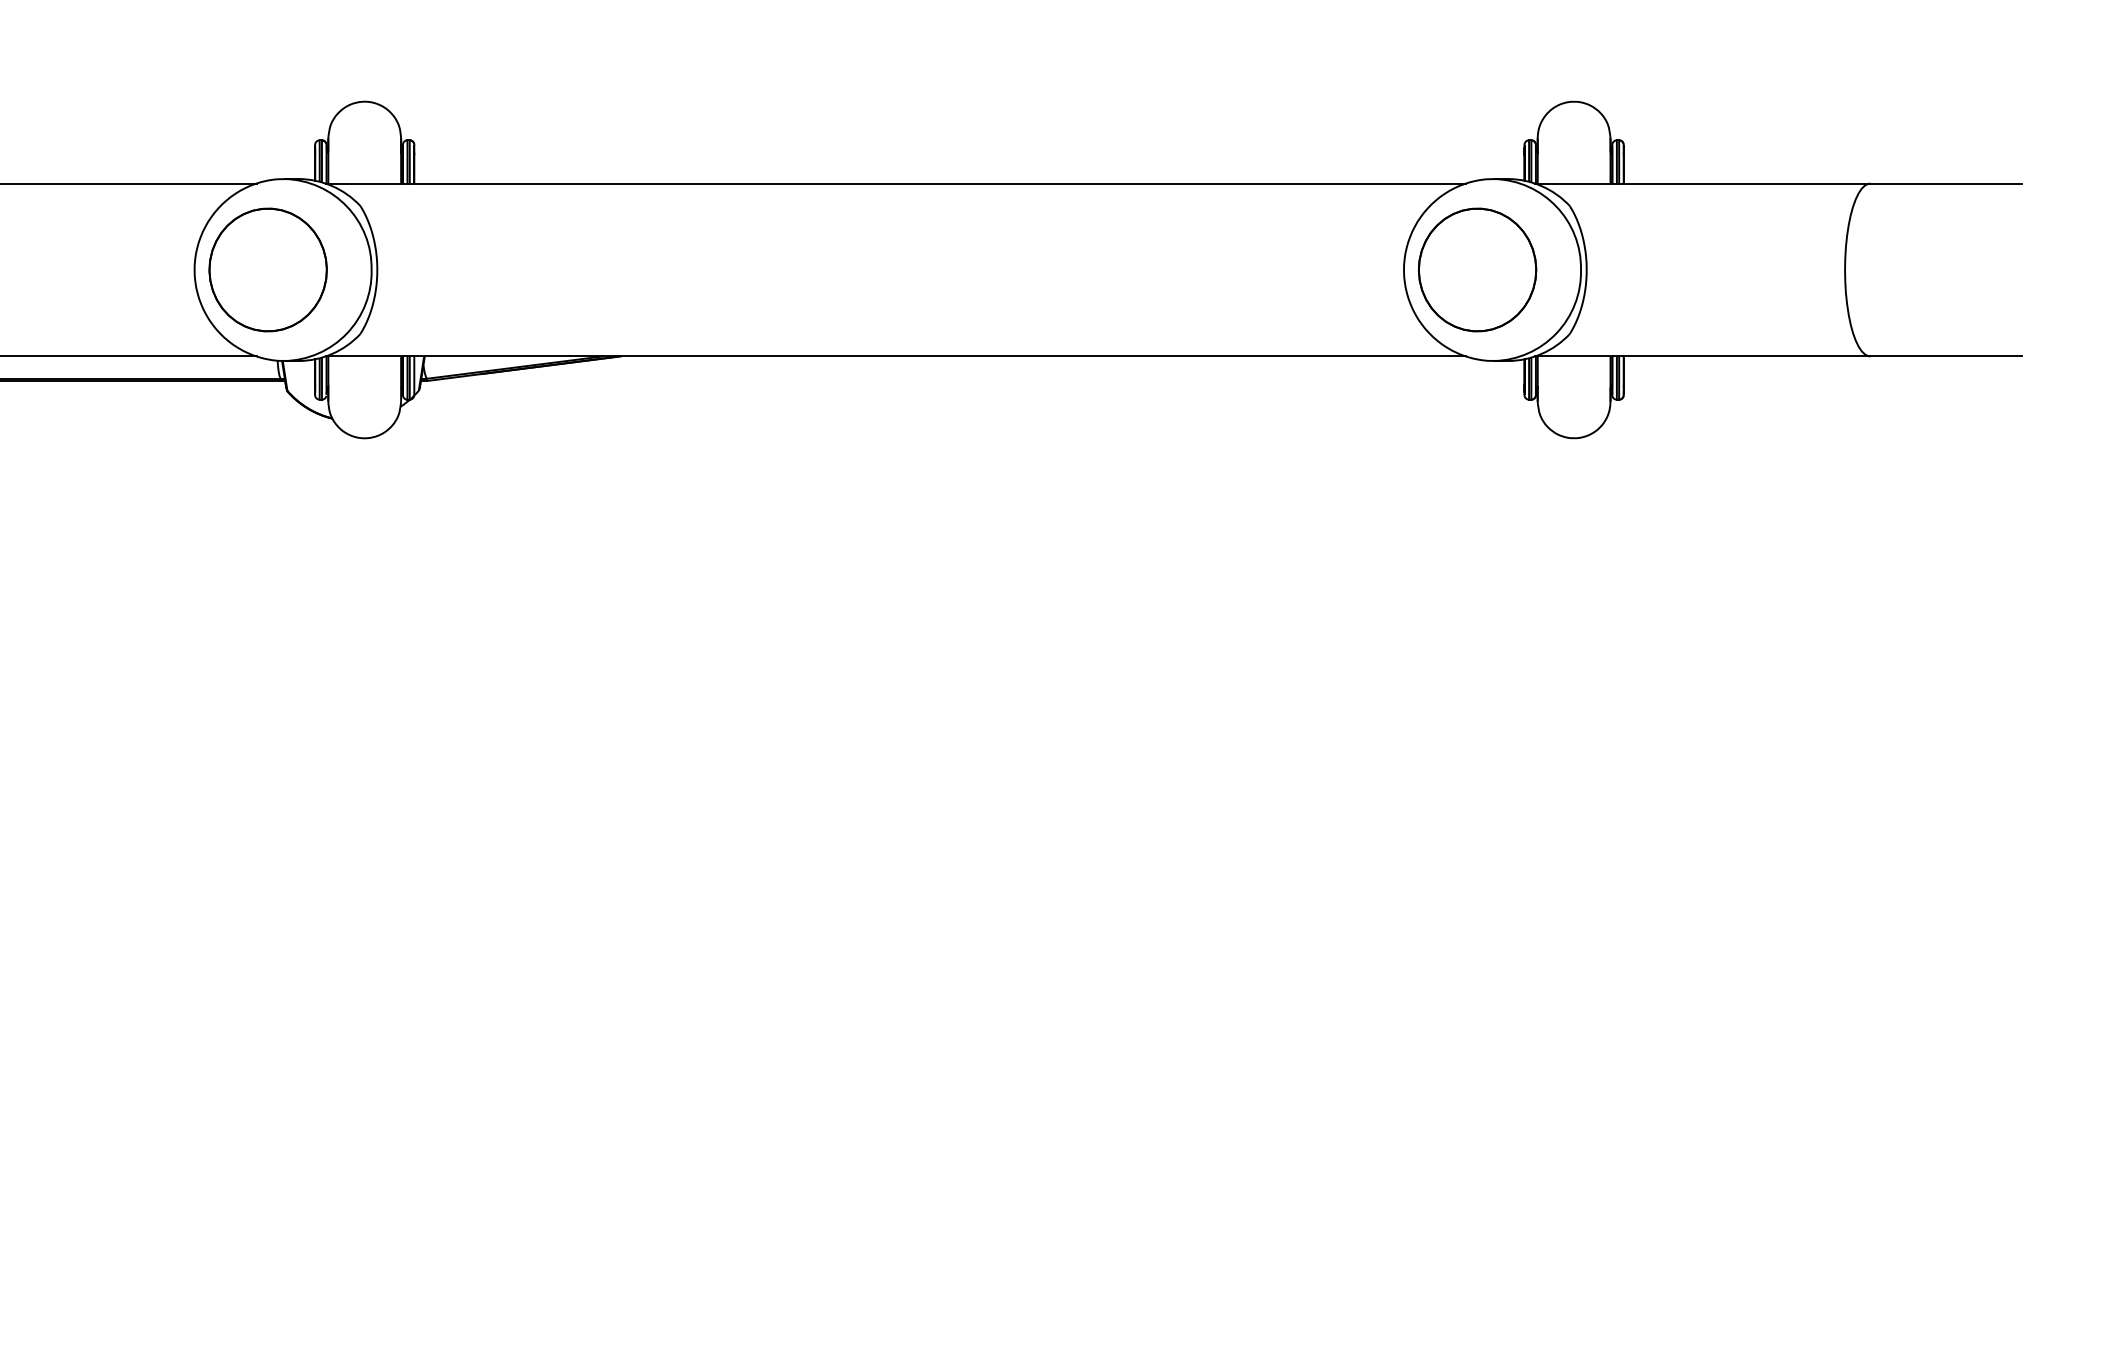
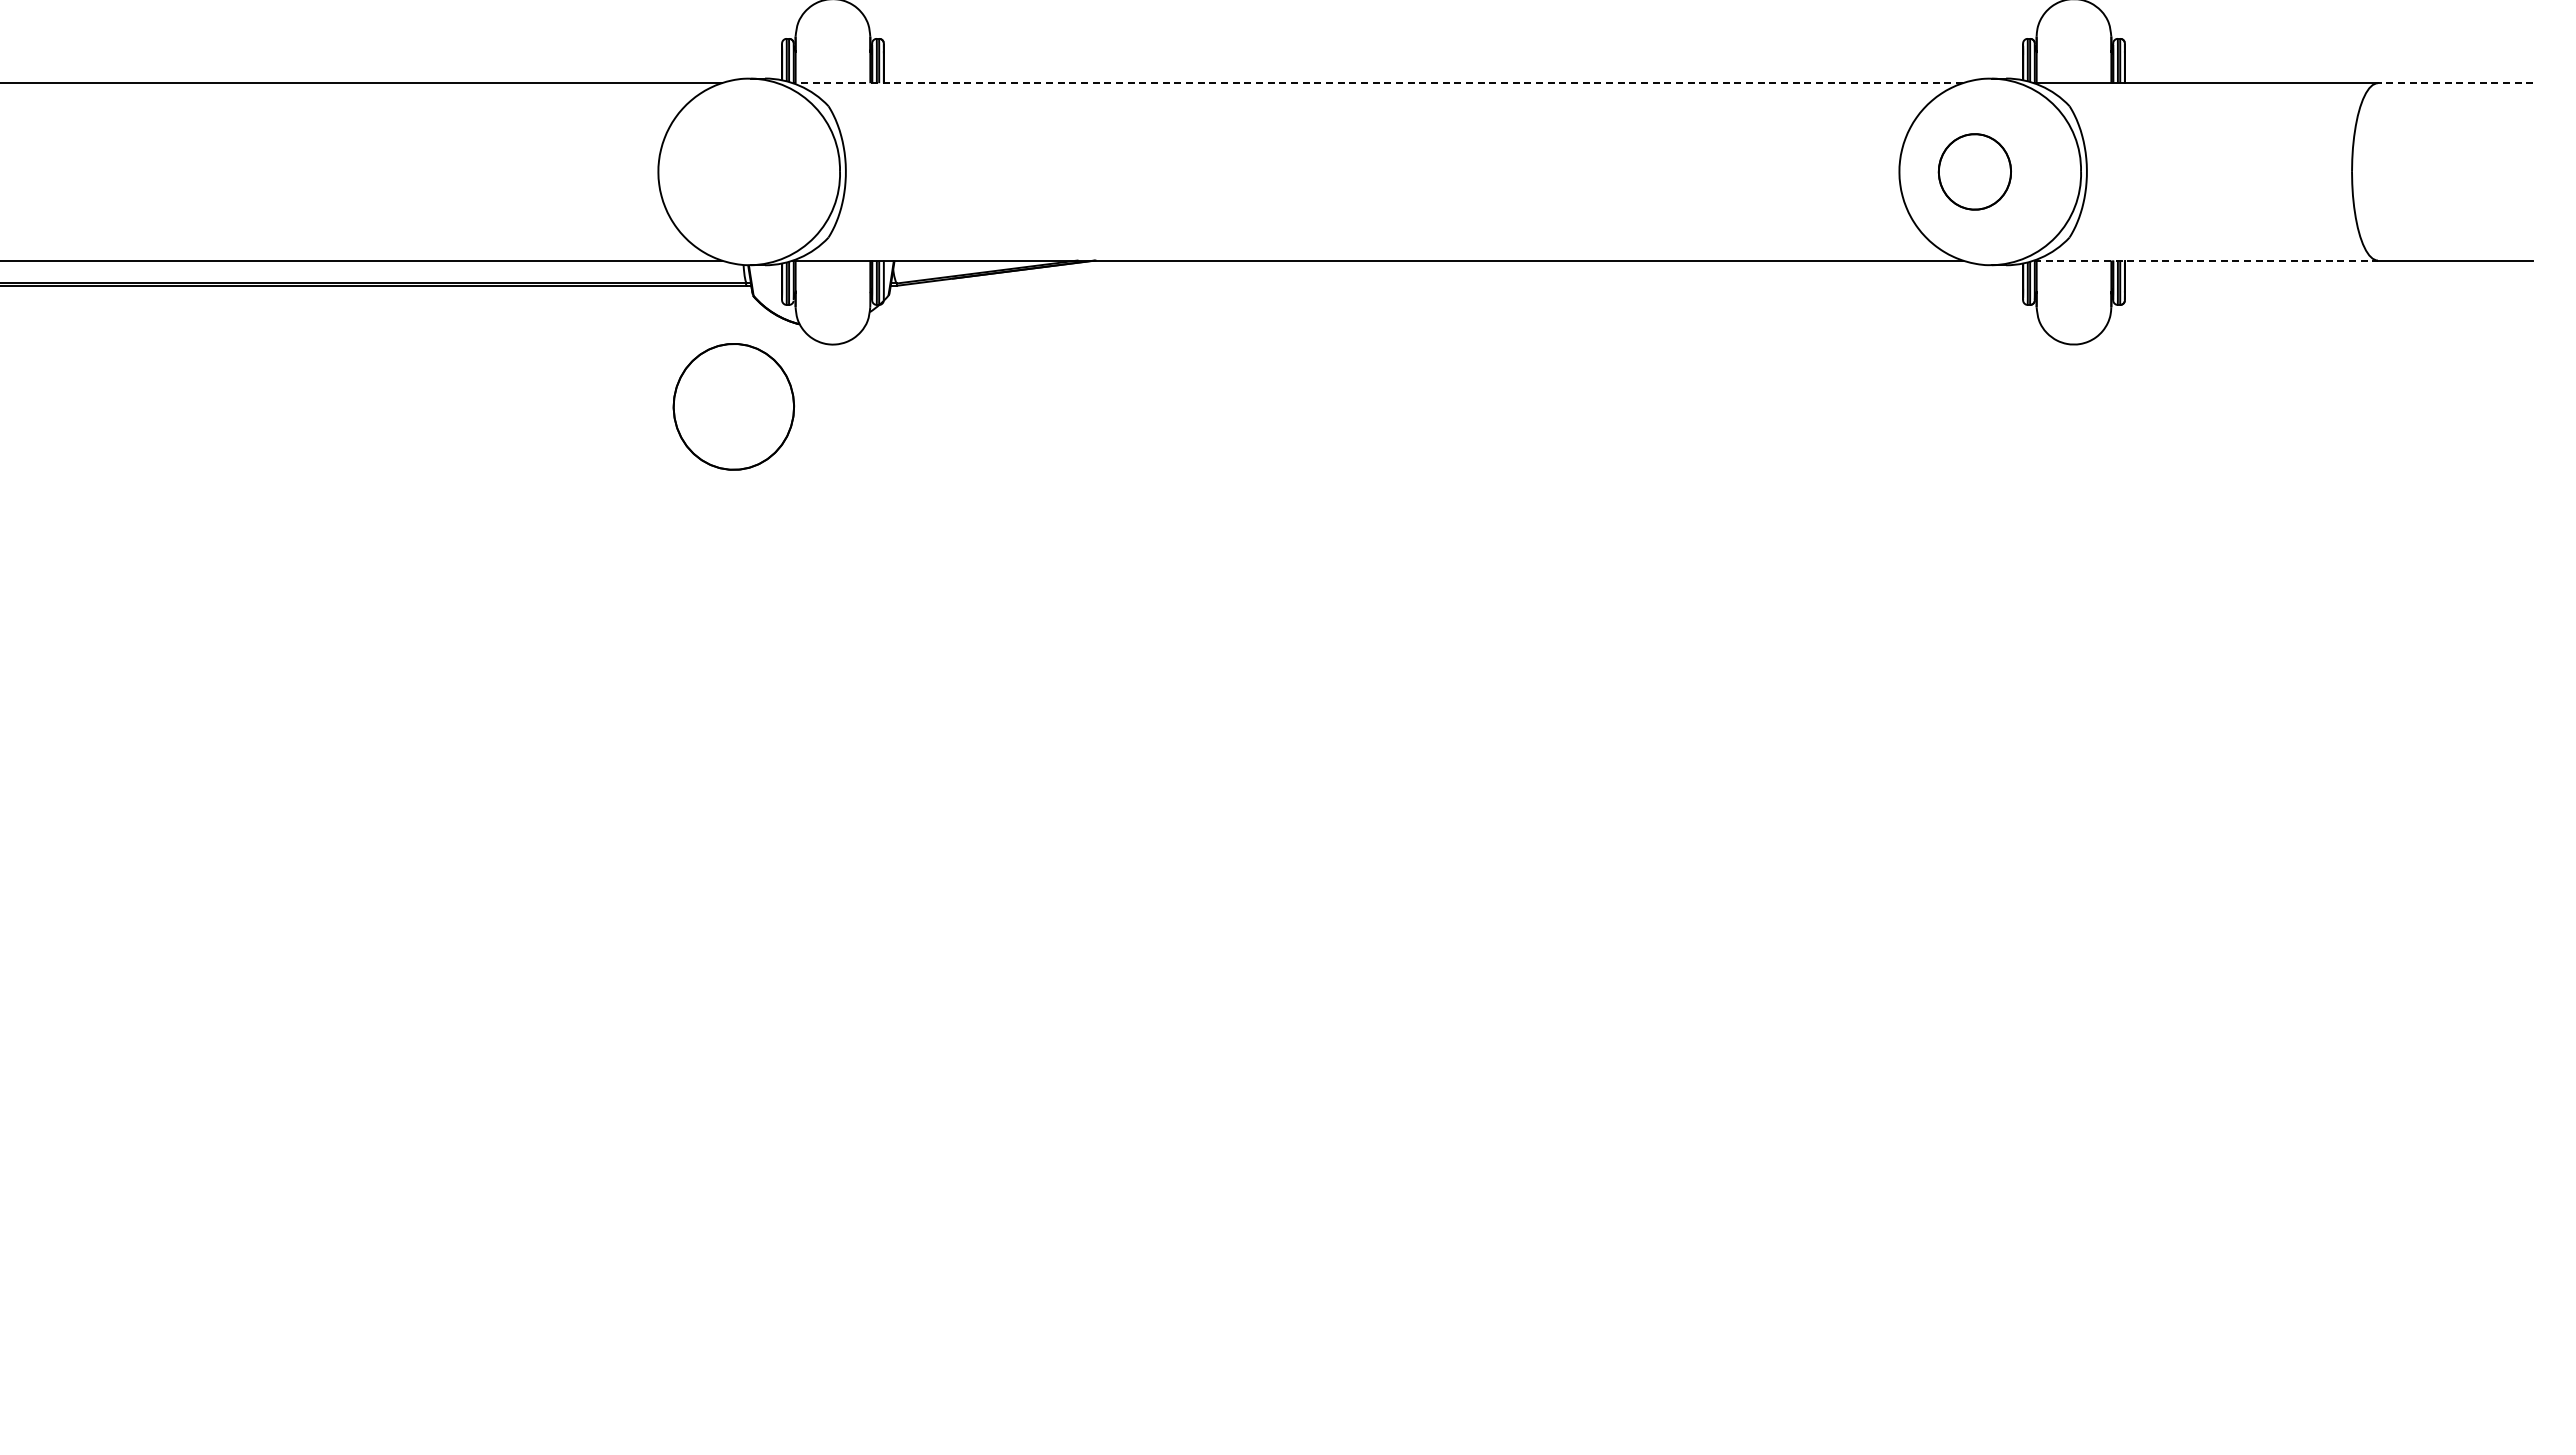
line: (895, 183) -> (1377, 83), solid -> dashed
line: (1945, 183) -> (2455, 83), solid -> dashed
part: (267, 269) -> (733, 406), moved
part: (1477, 269) -> (1974, 171), size x0.6
line: (1702, 356) -> (2205, 260), solid -> dashed

